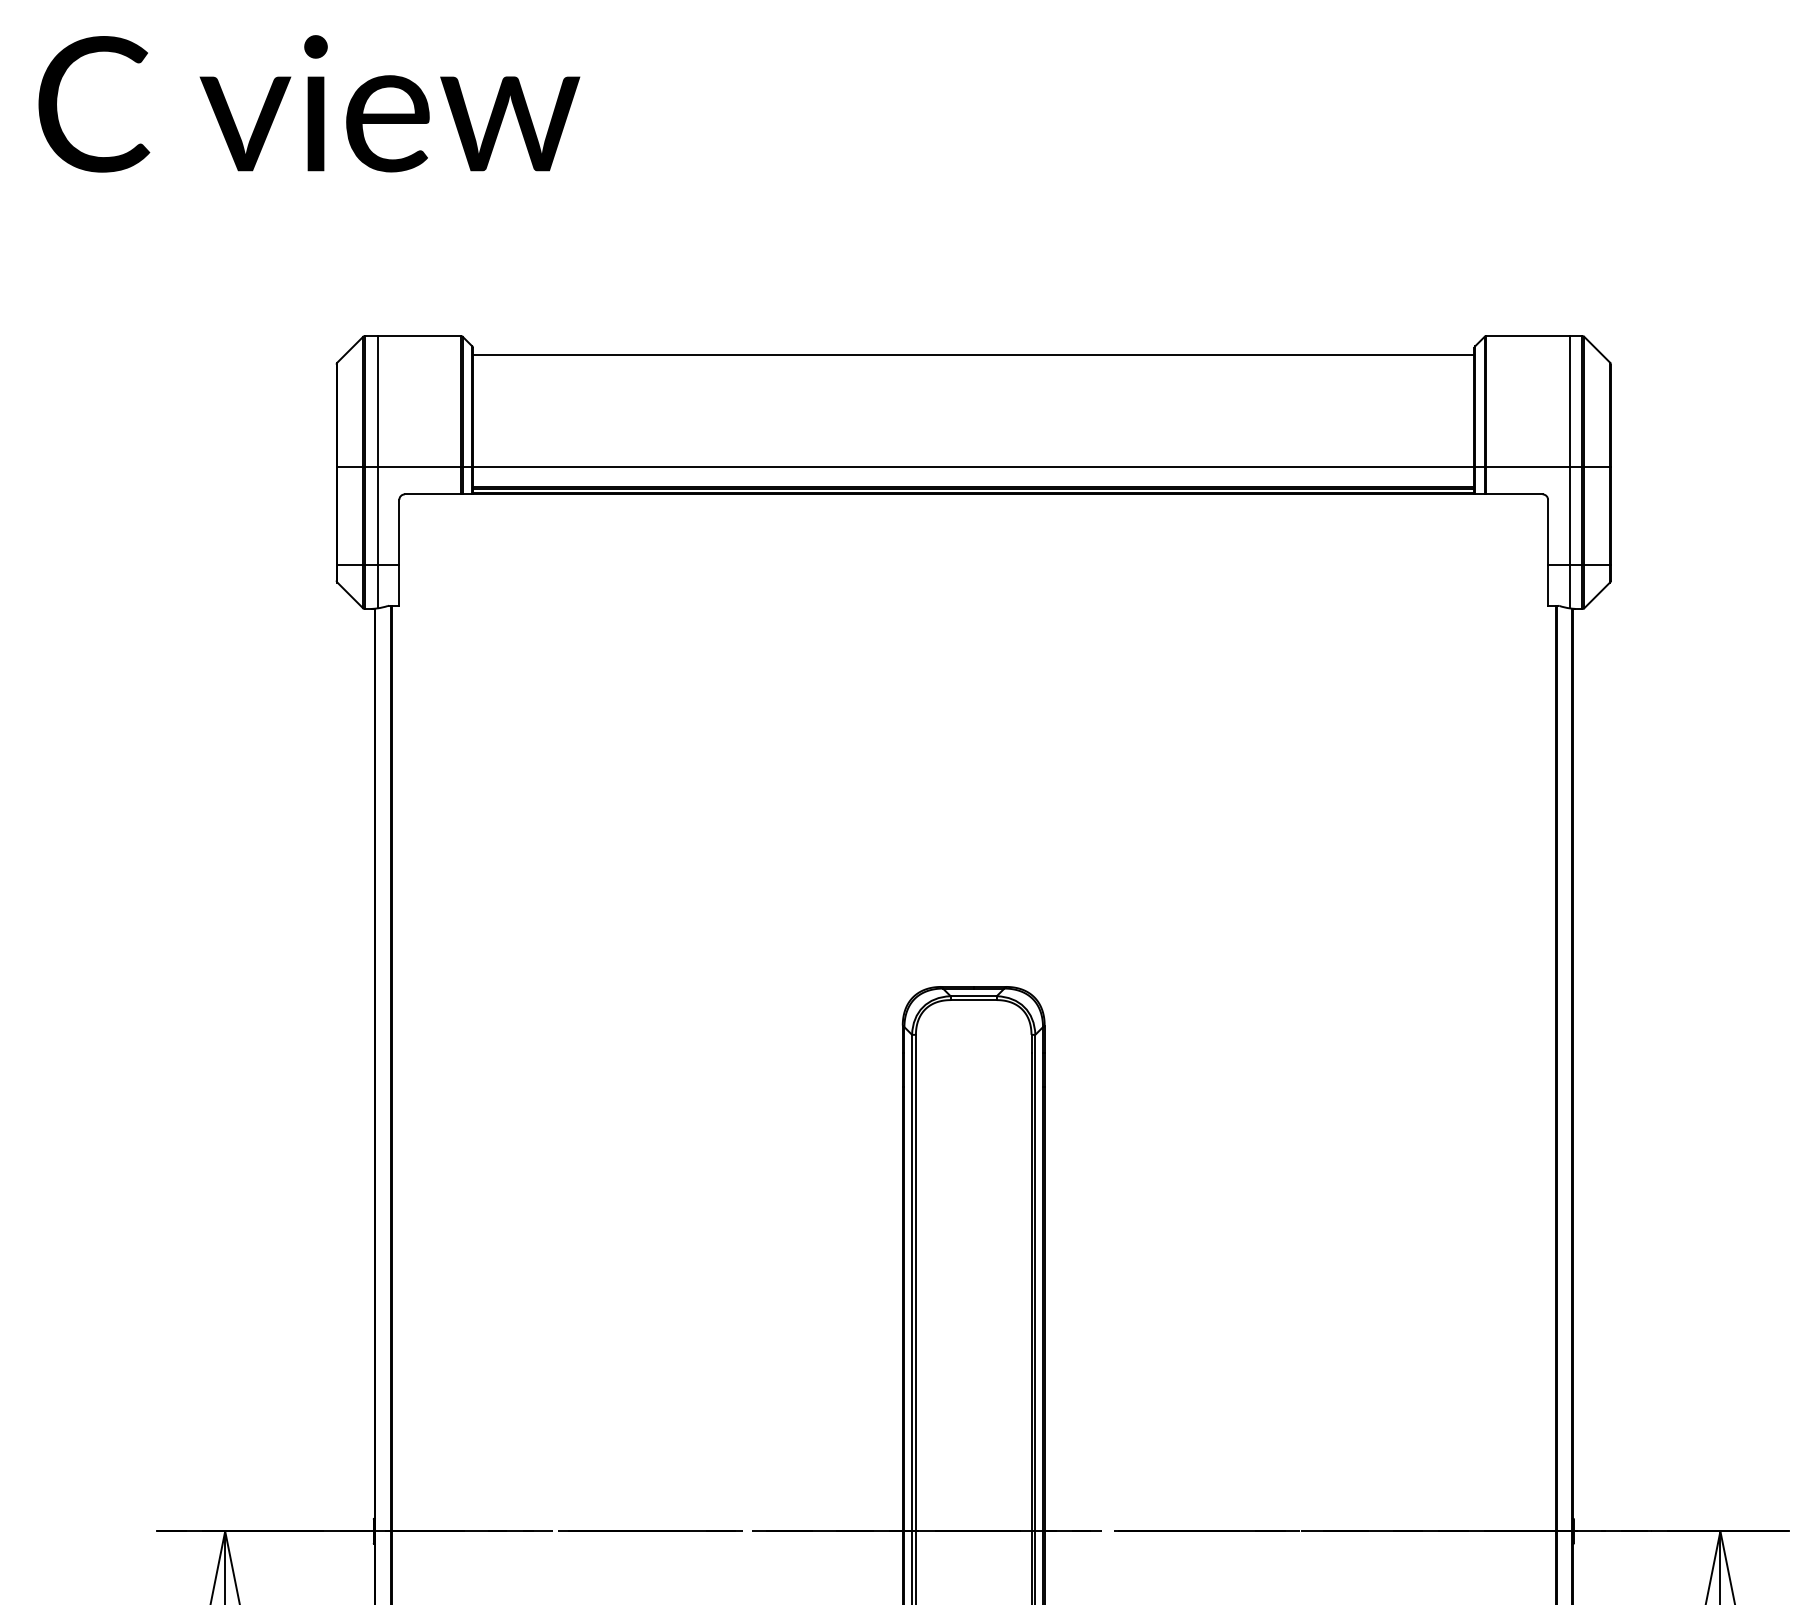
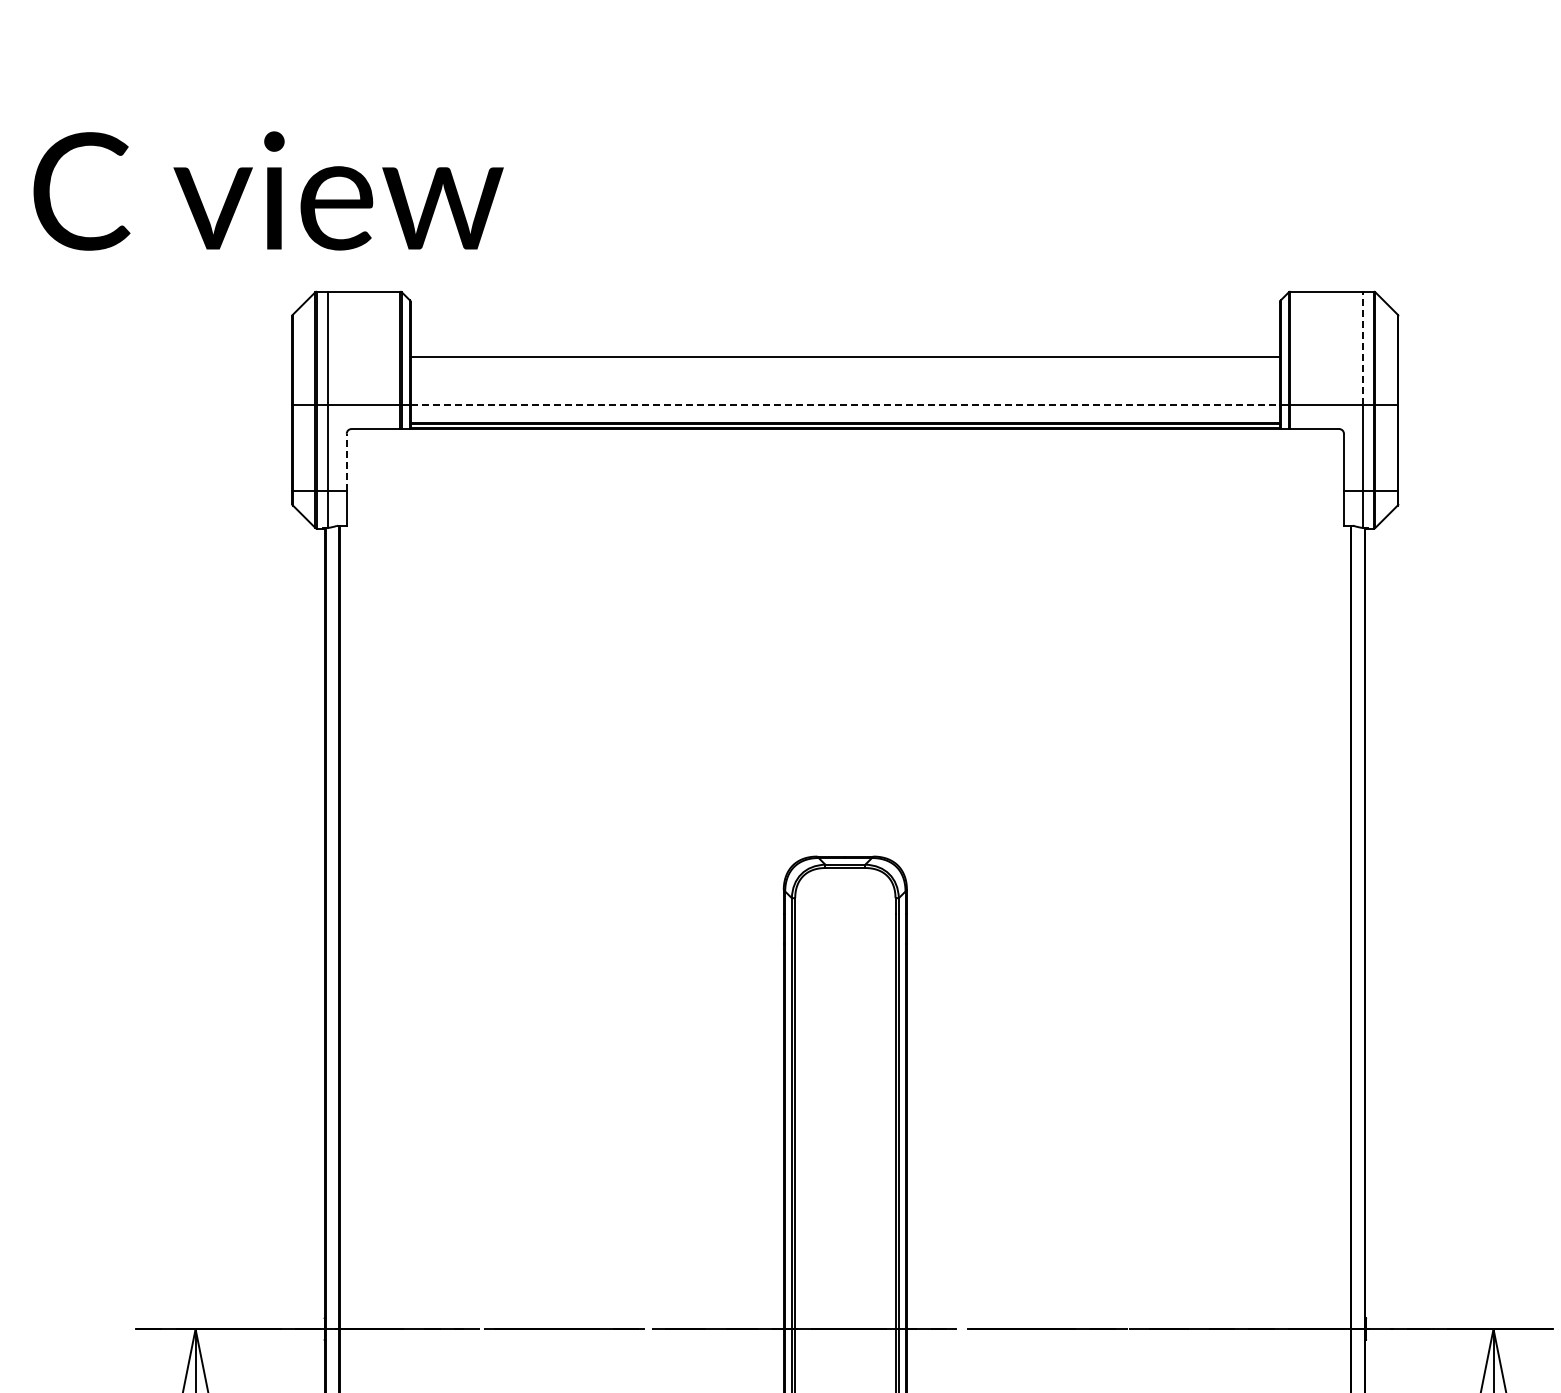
text: (309, 103) -> (268, 190), moved
line: (973, 355) -> (845, 357), moved
line: (1569, 401) -> (1362, 348), solid -> dashed
line: (973, 467) -> (845, 405), solid -> dashed
line: (399, 531) -> (346, 461), solid -> dashed

